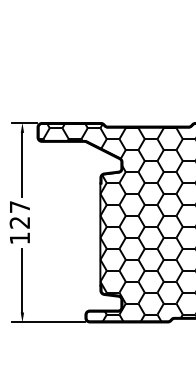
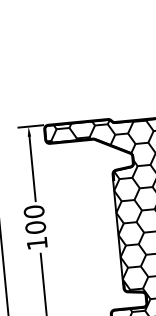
text: (19, 214) -> (34, 219), 127 -> 100

